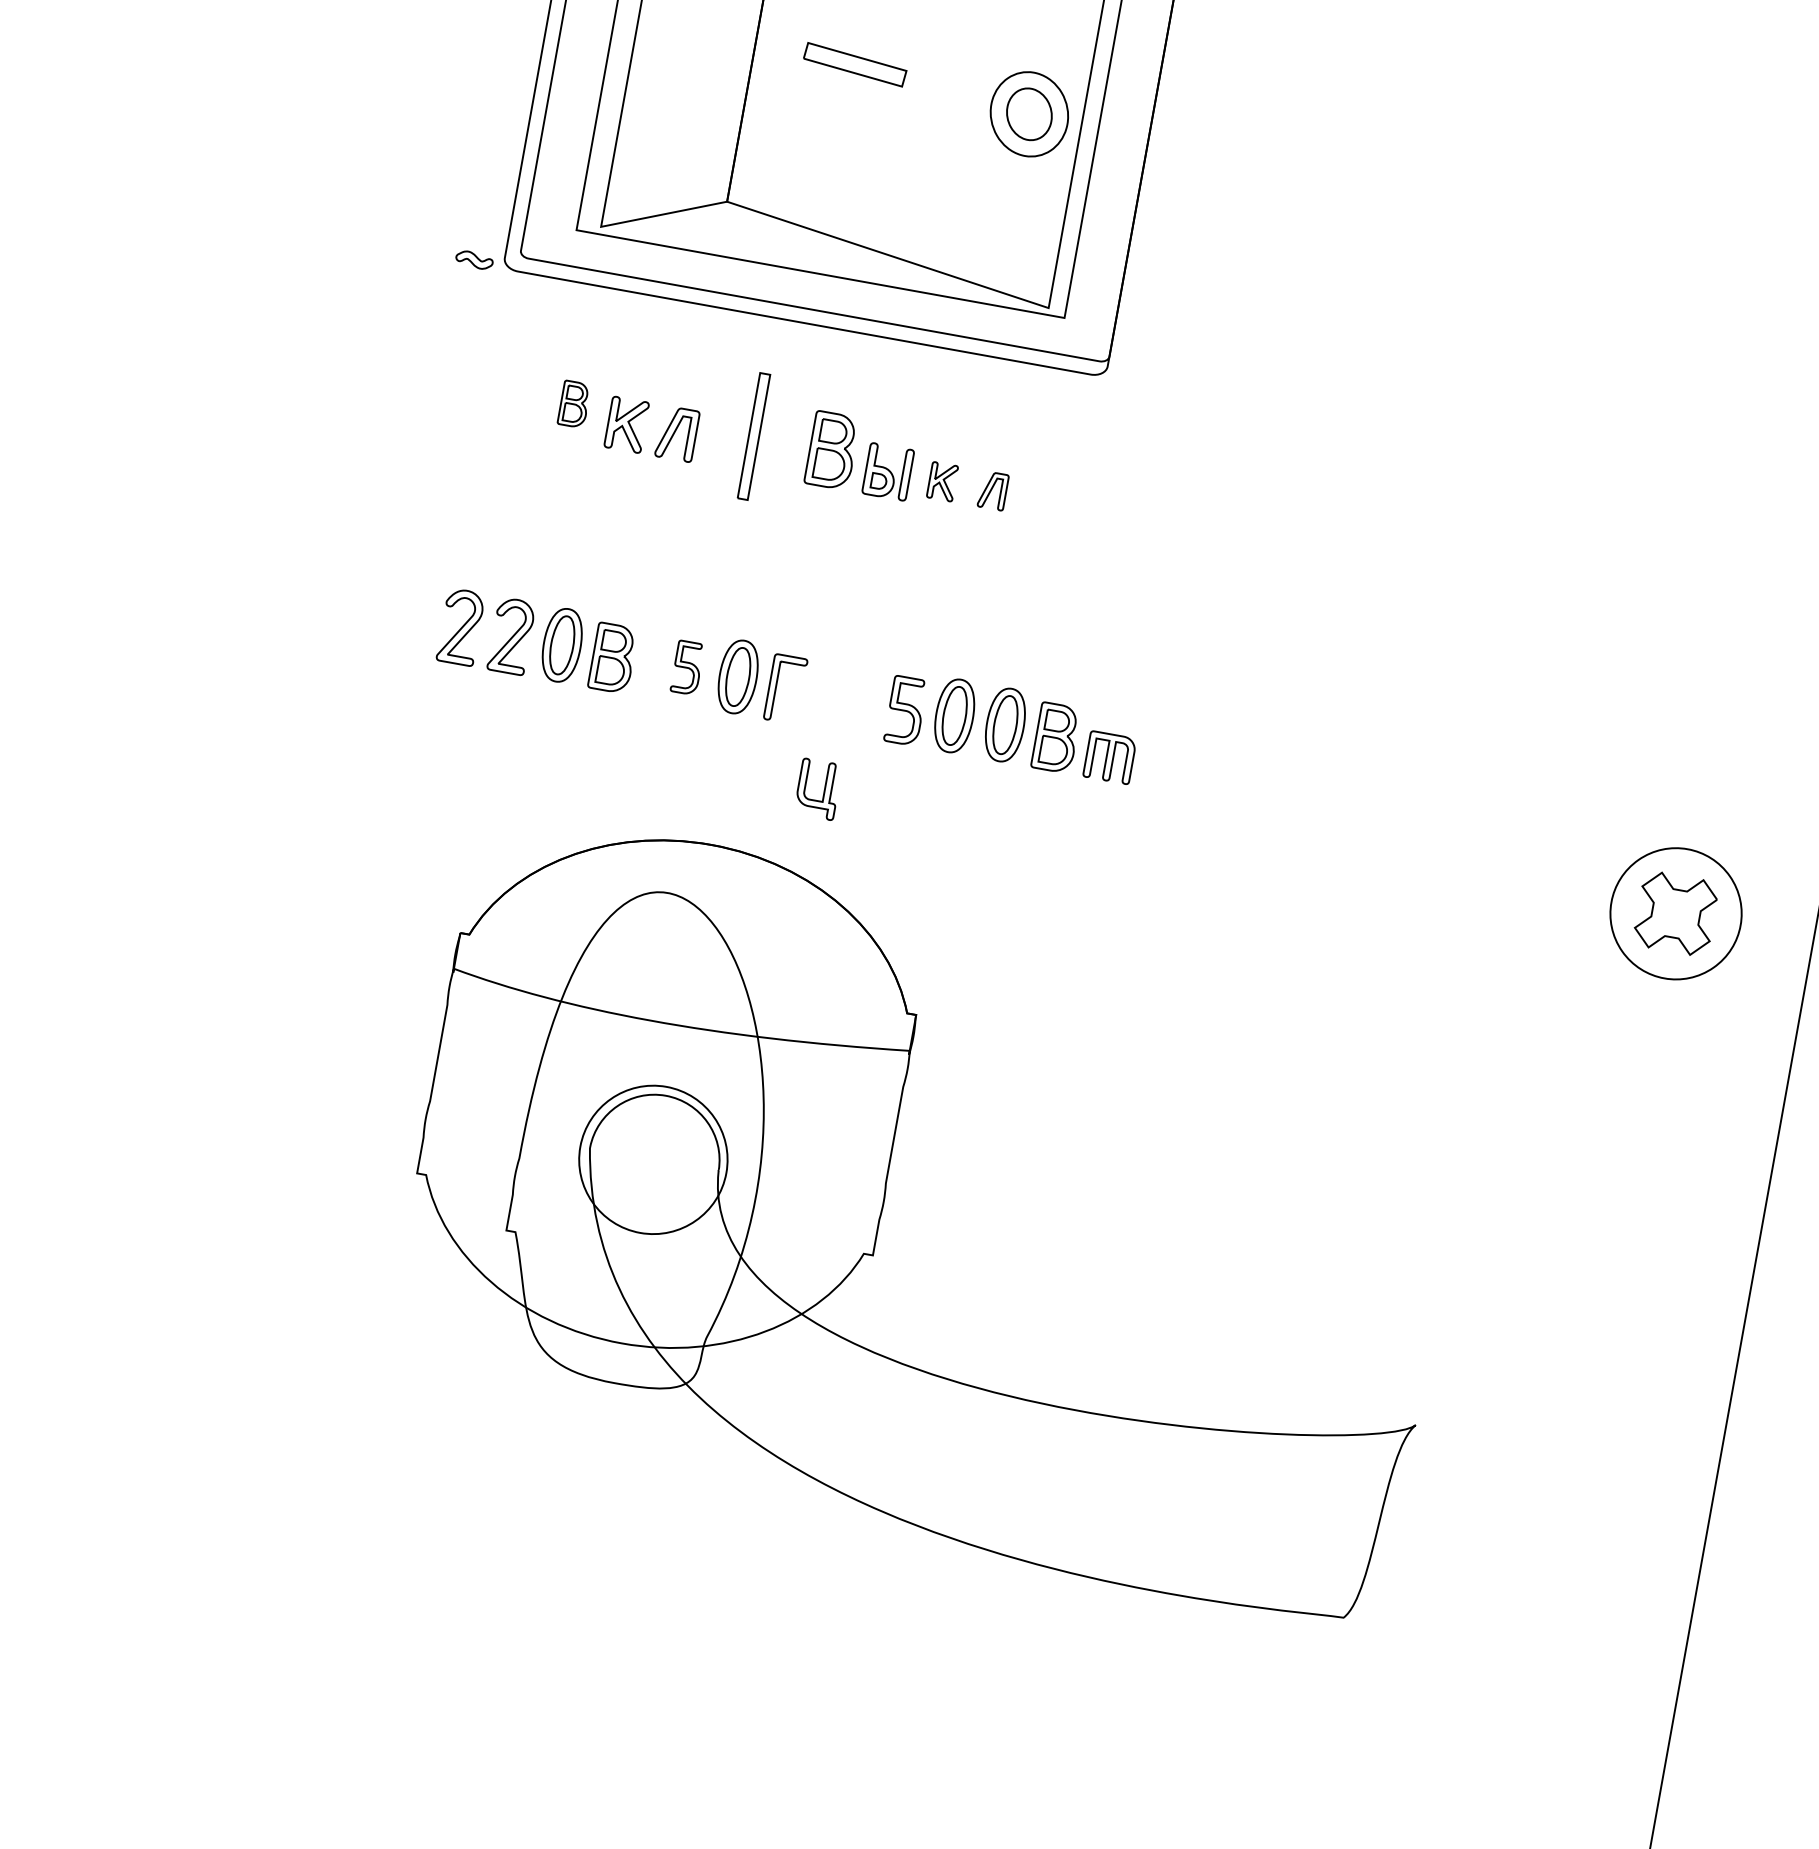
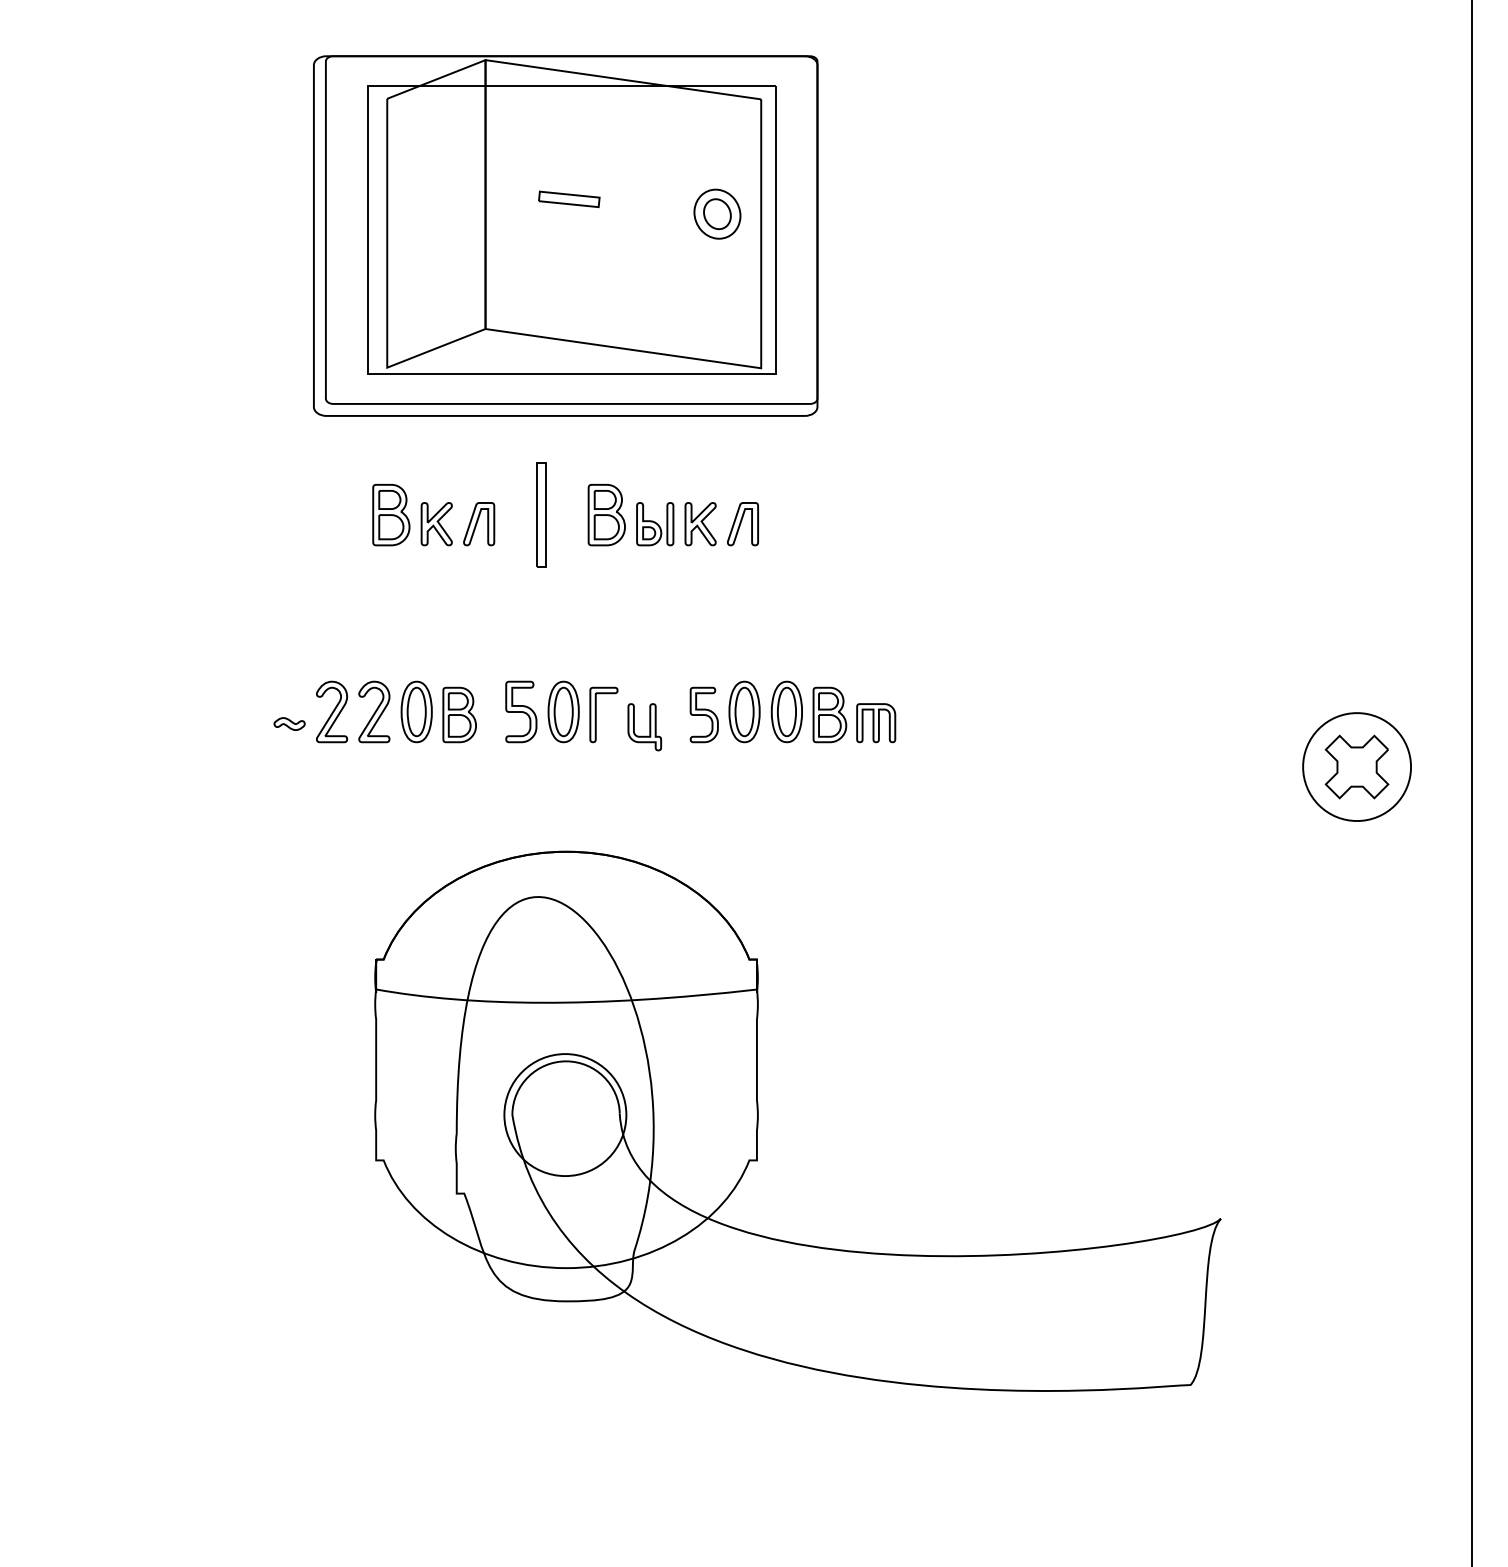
part: (855, 63) -> (569, 198), size x0.71
part: (1029, 113) -> (717, 213), size x0.71
part: (474, 259) -> (289, 723), moved
part: (574, 404) -> (391, 515), size x1.67
part: (942, 482) -> (700, 524), size x1.43
part: (992, 491) -> (742, 524), size x1.43
part: (687, 667) -> (521, 711), size x1.43
part: (817, 789) -> (644, 727), moved

